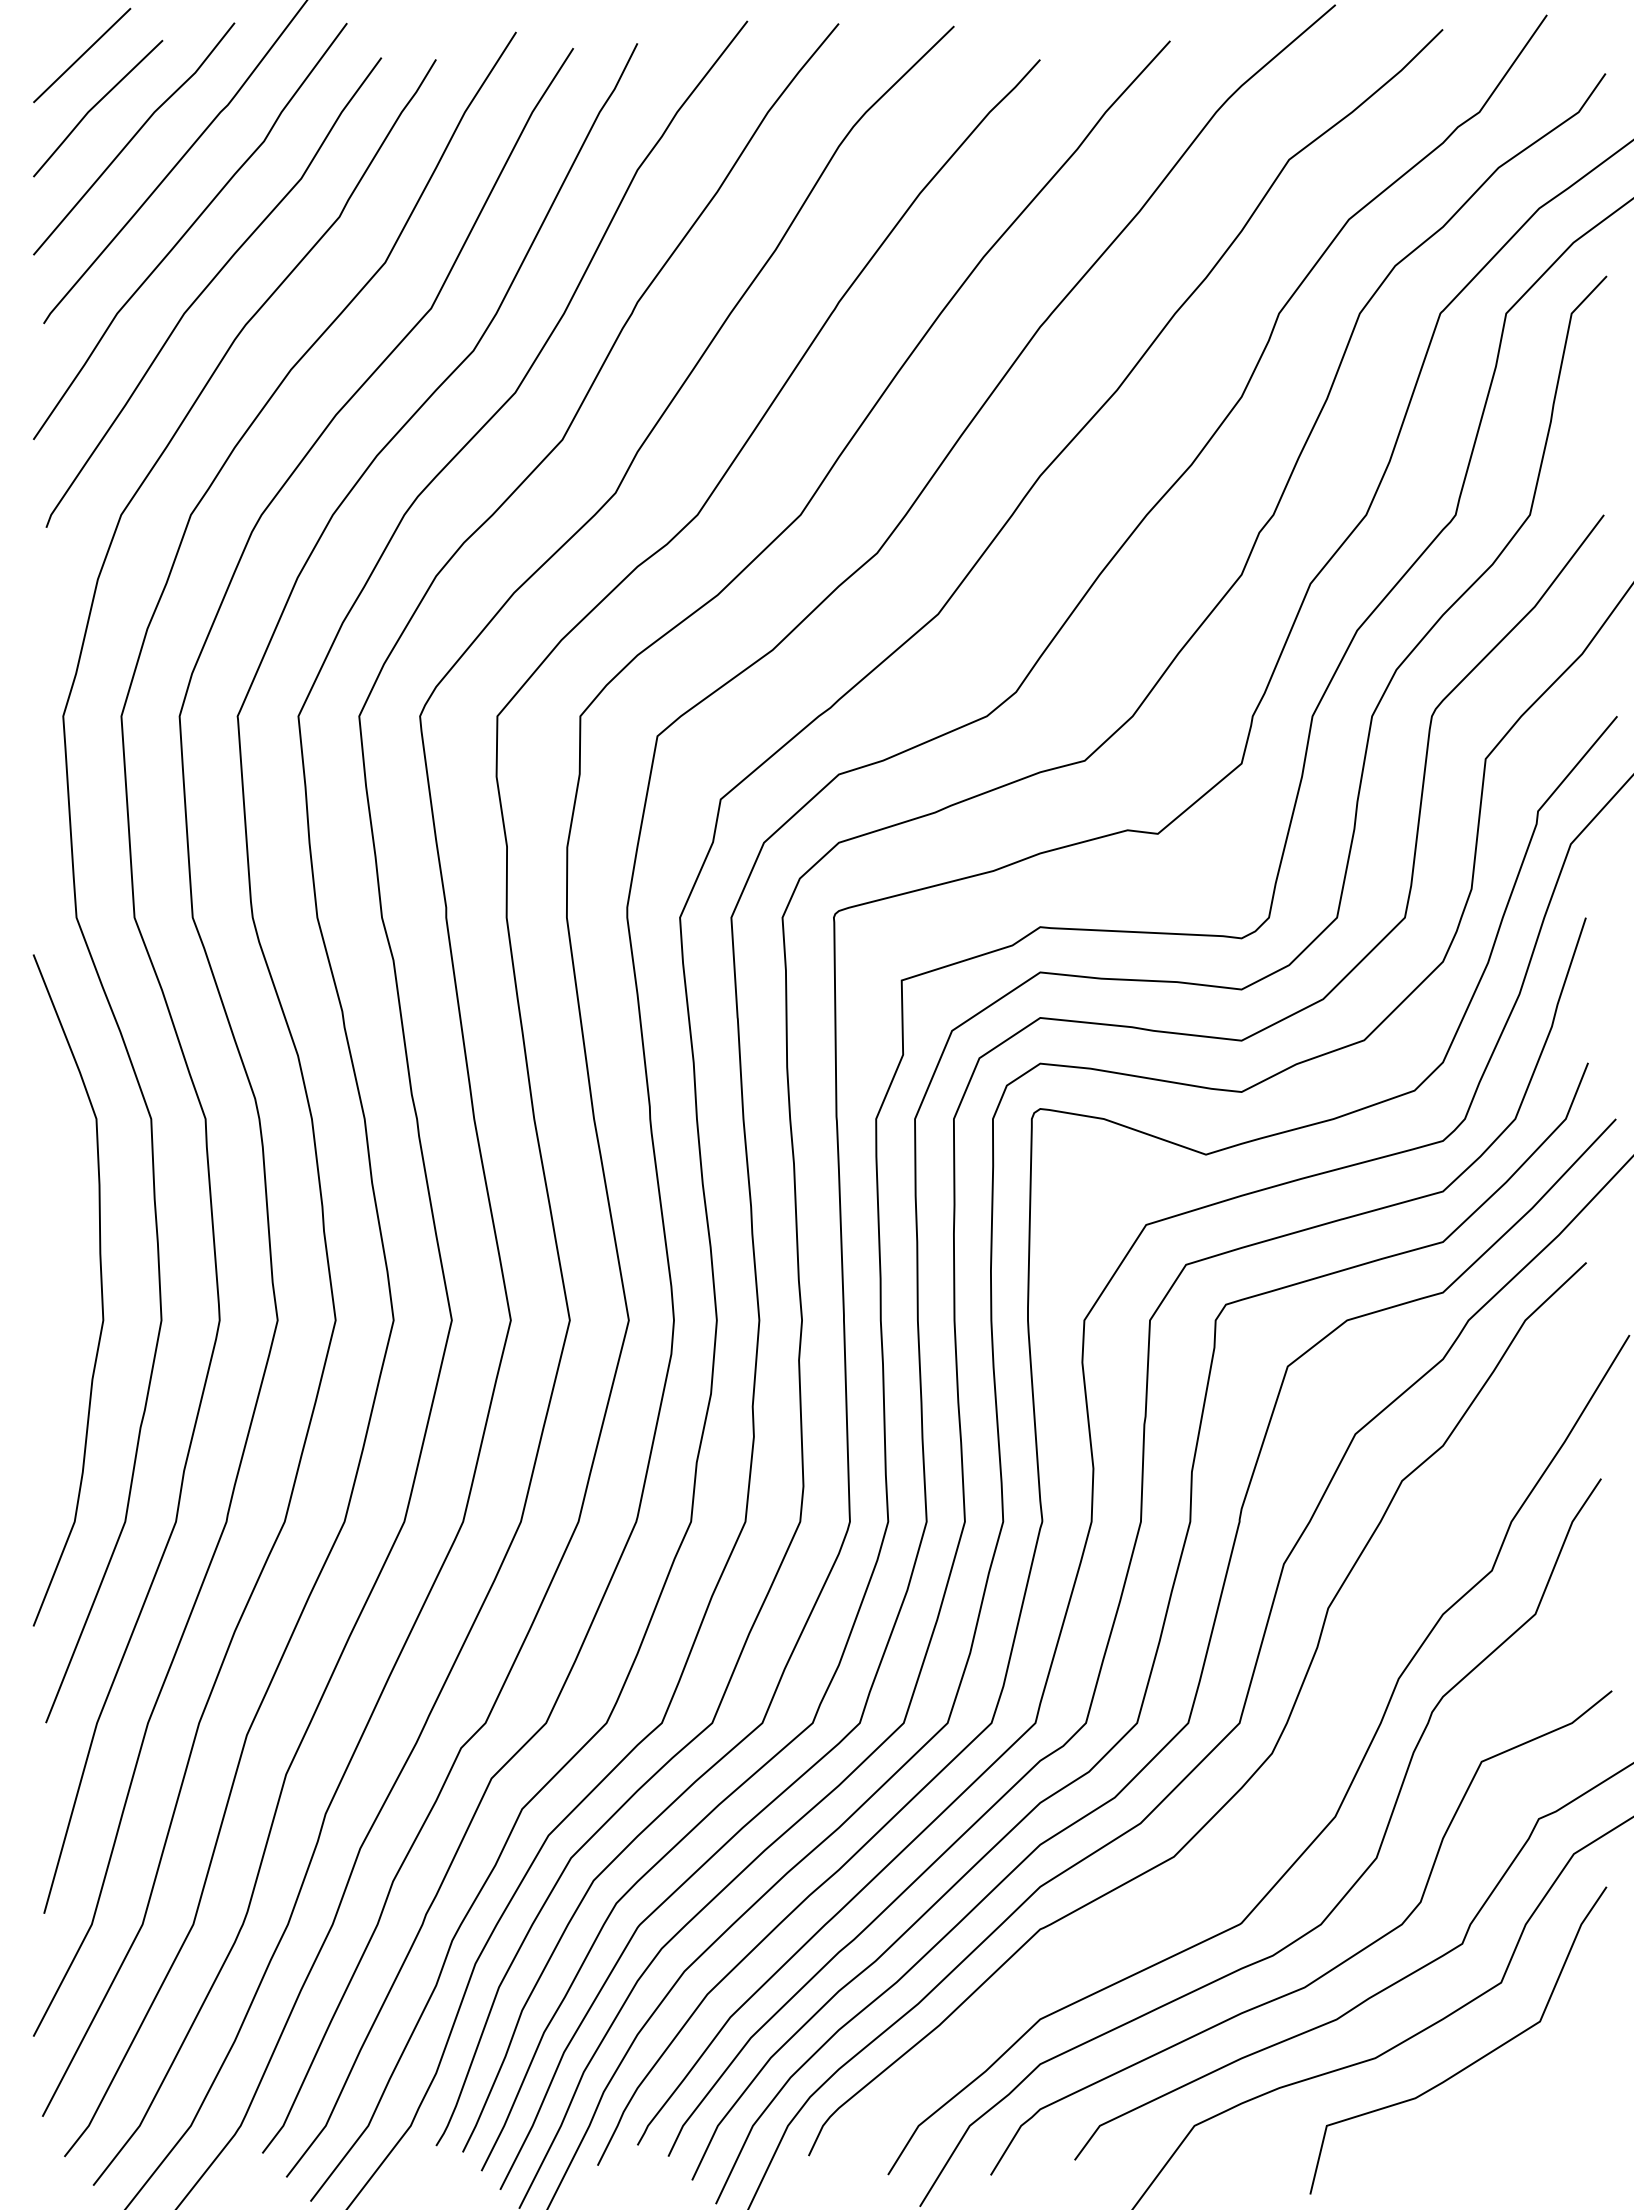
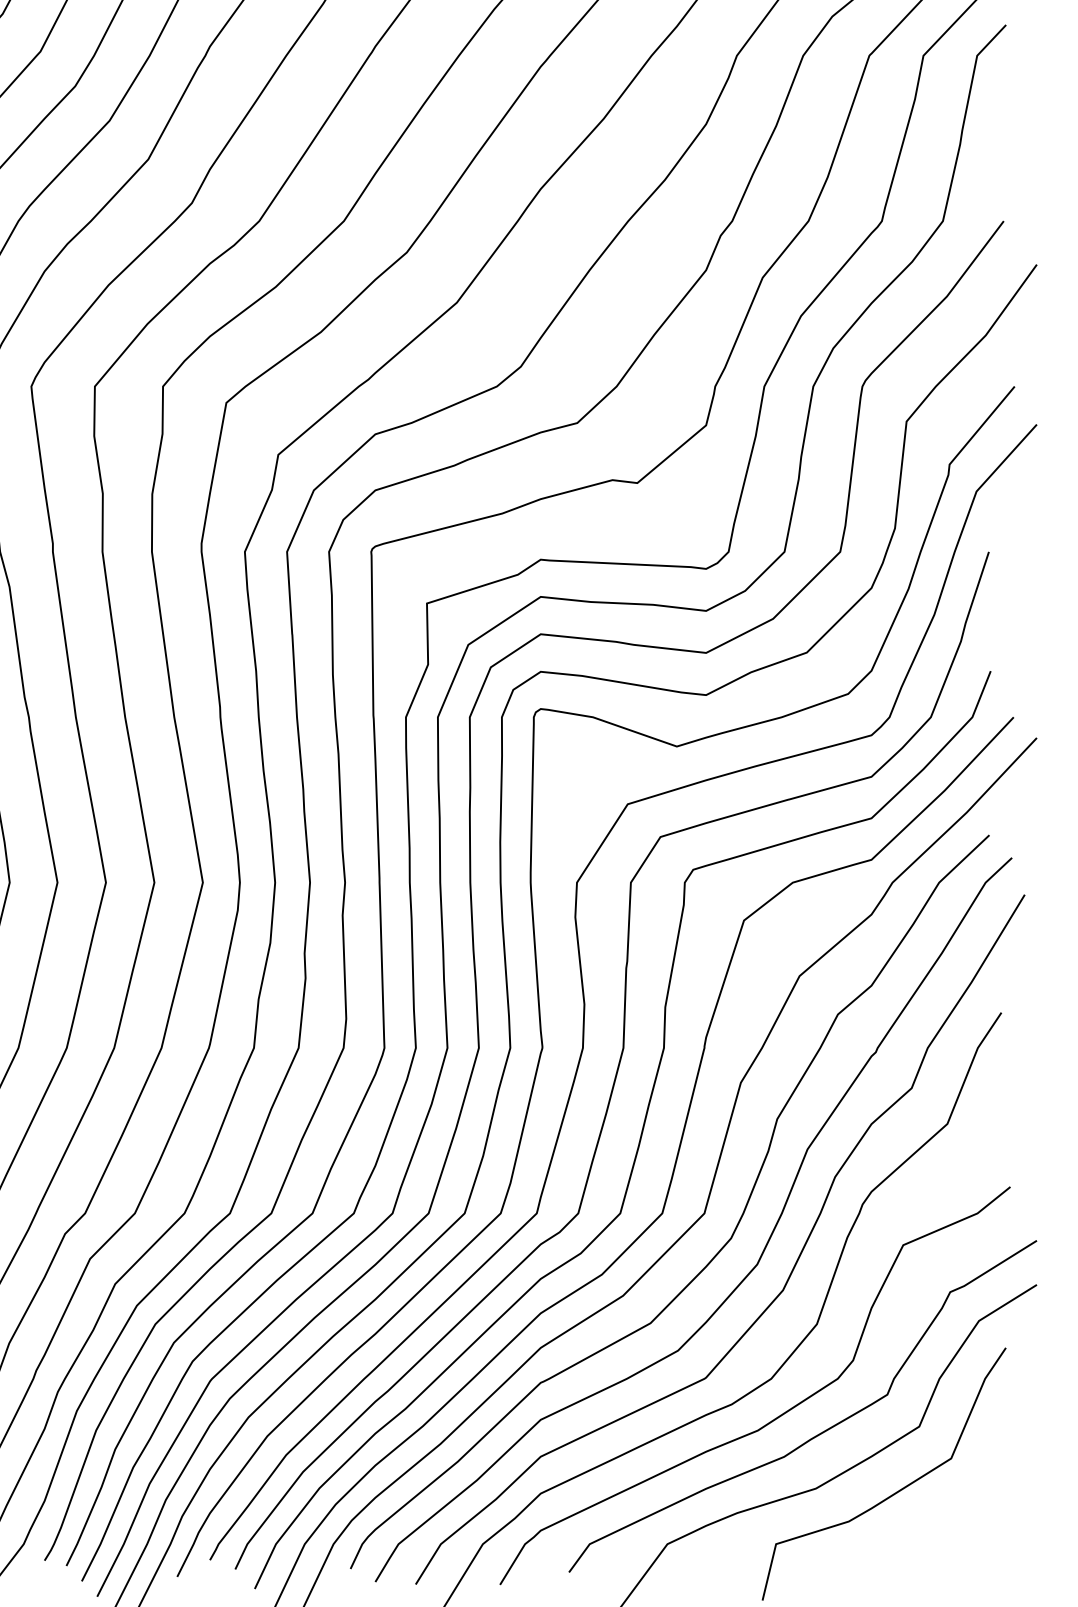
curve: (1312, 1764) -> (764, 1247), added

